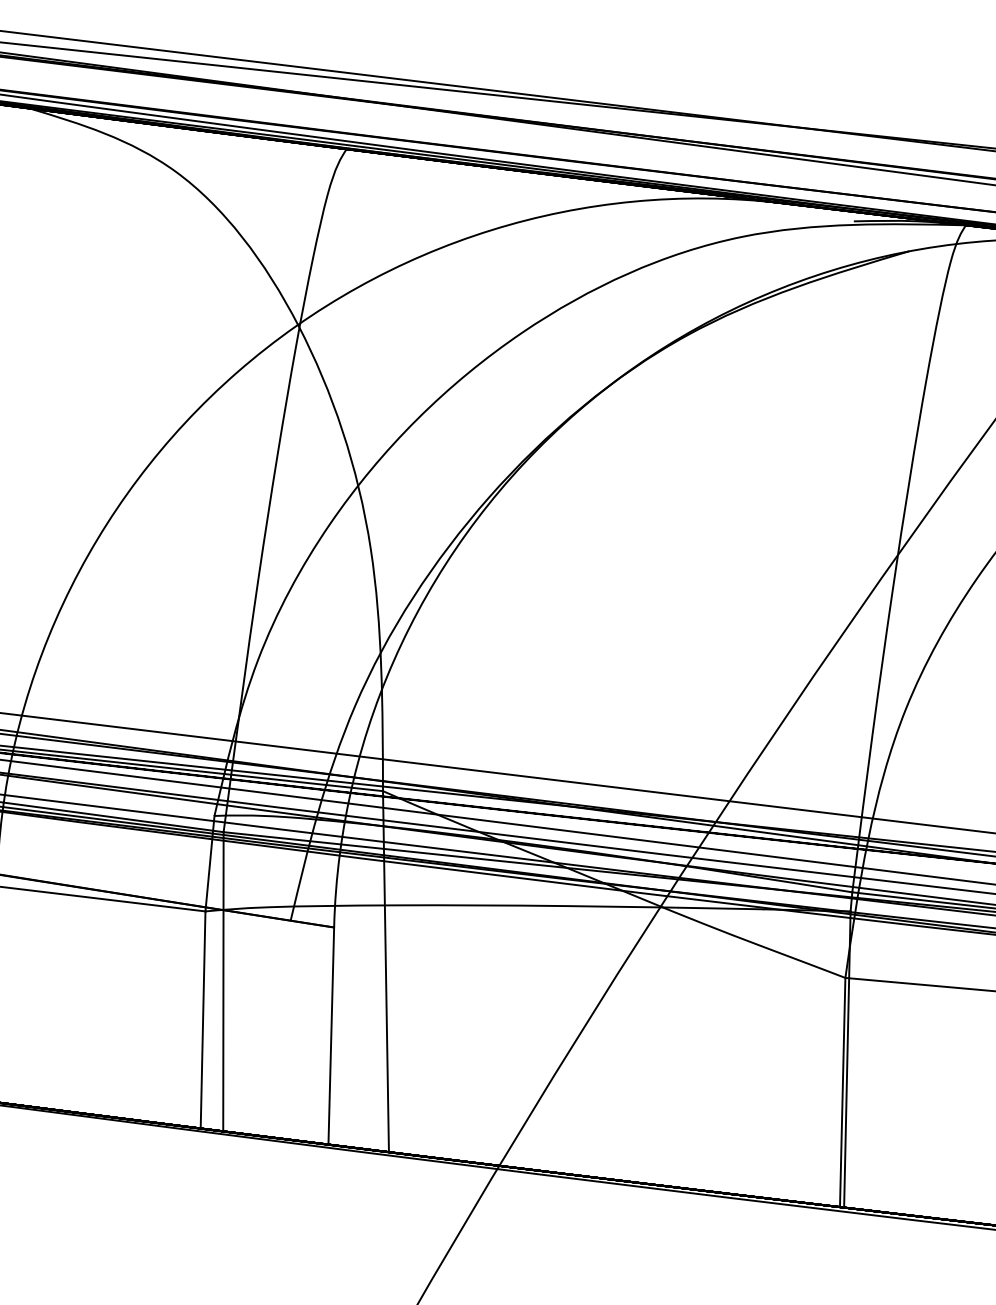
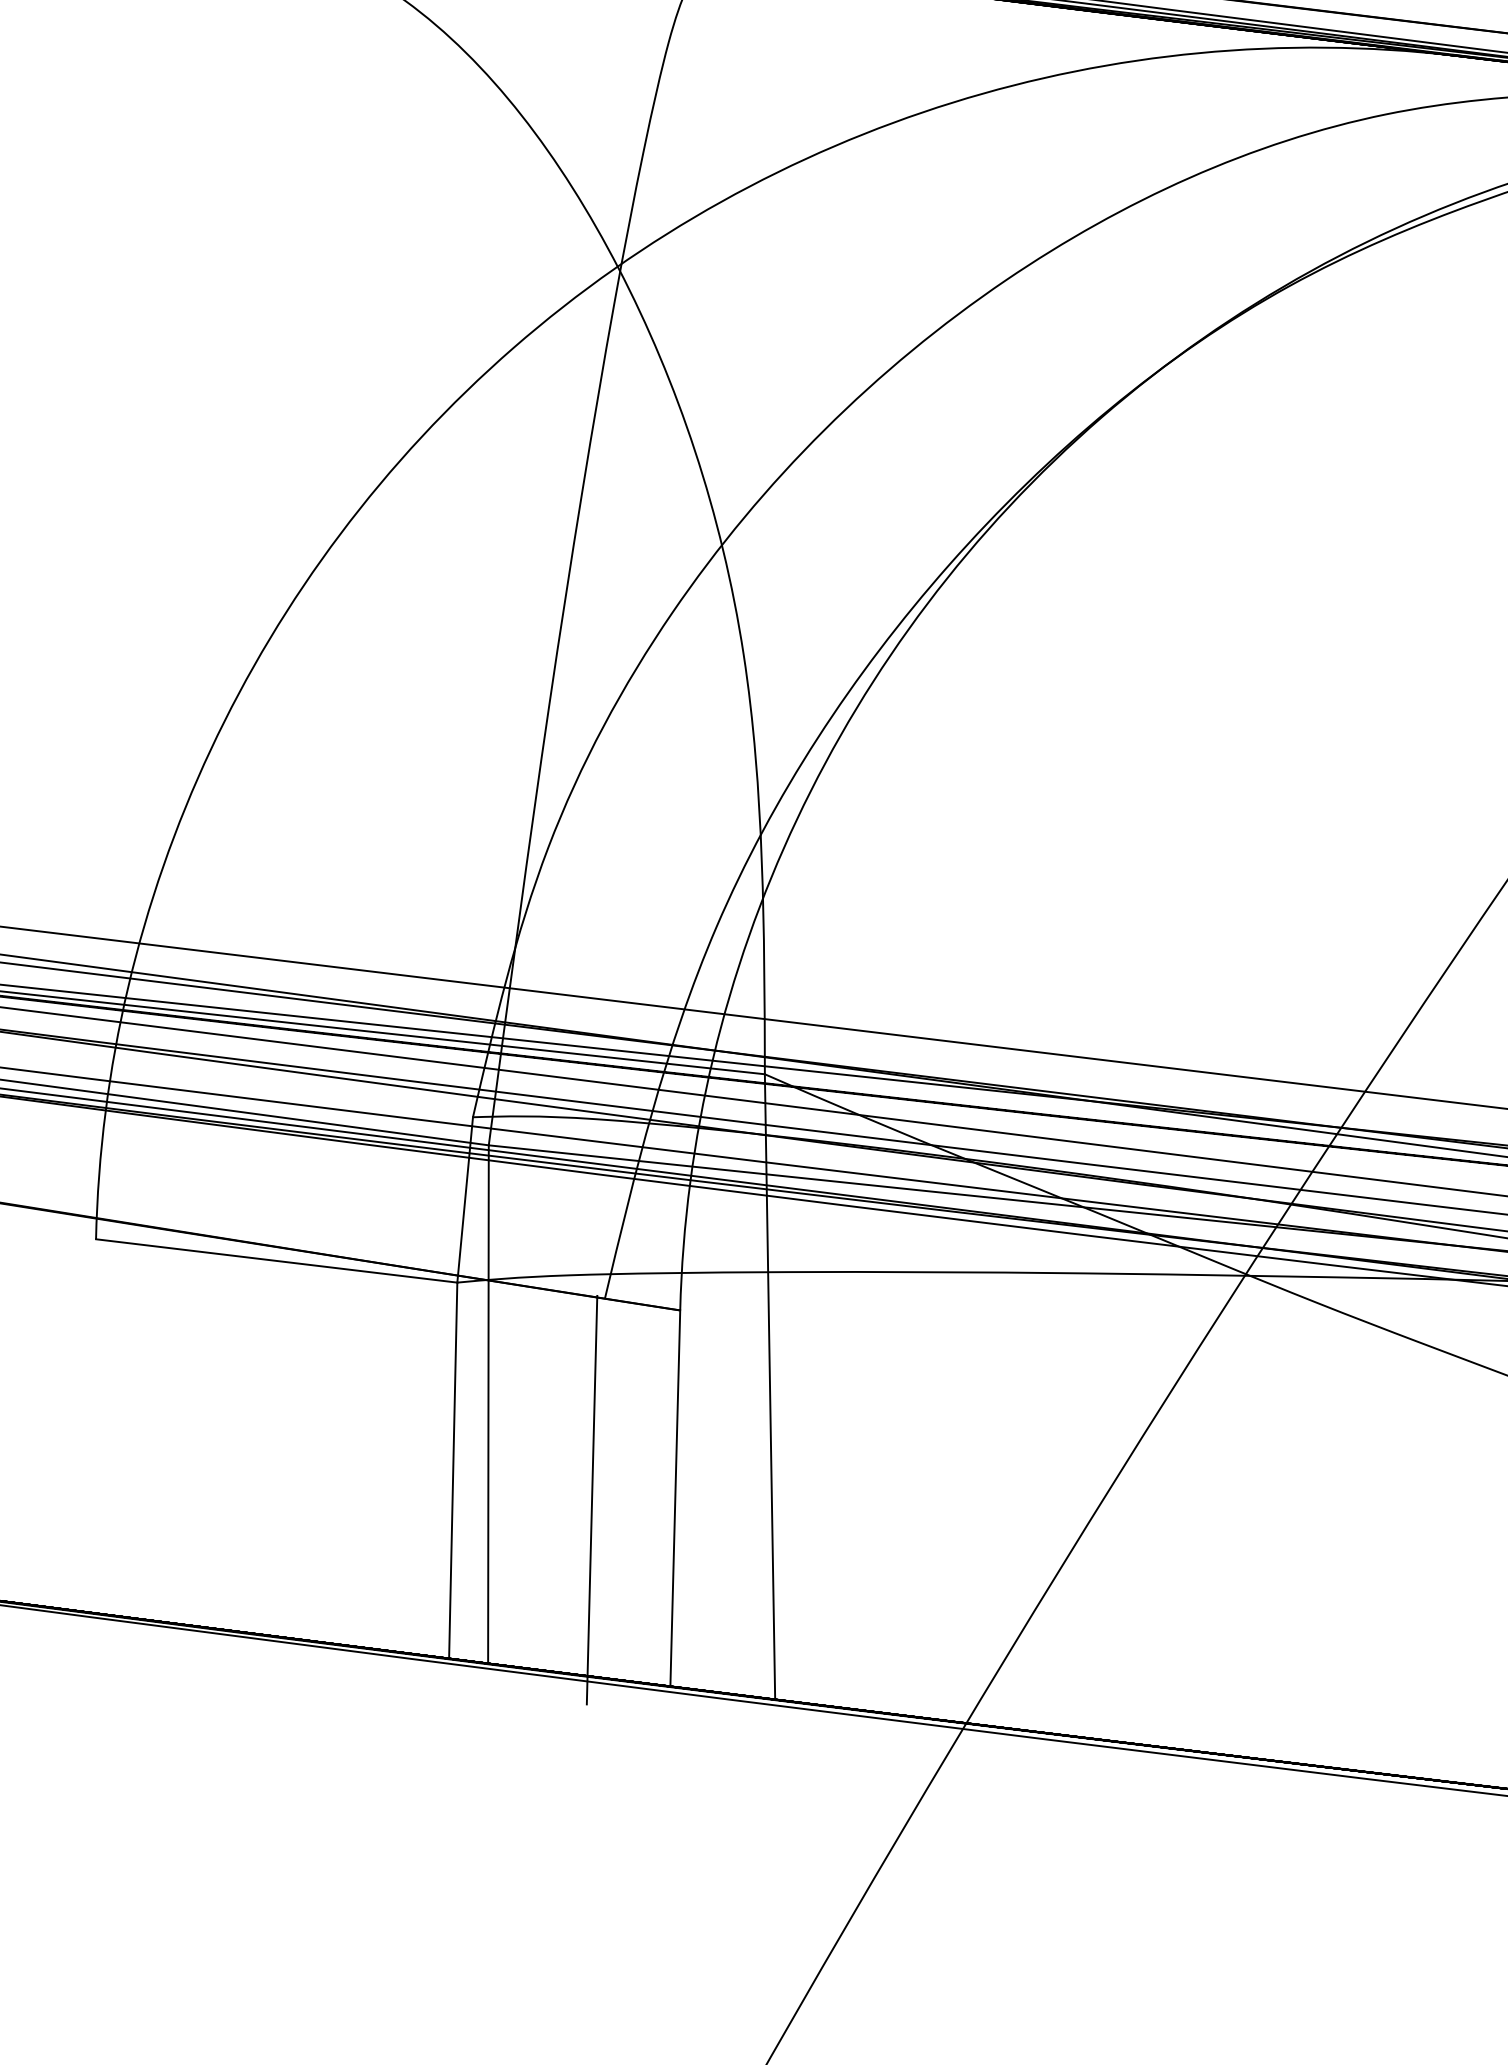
line: (283, 1036) -> (592, 1499), added

